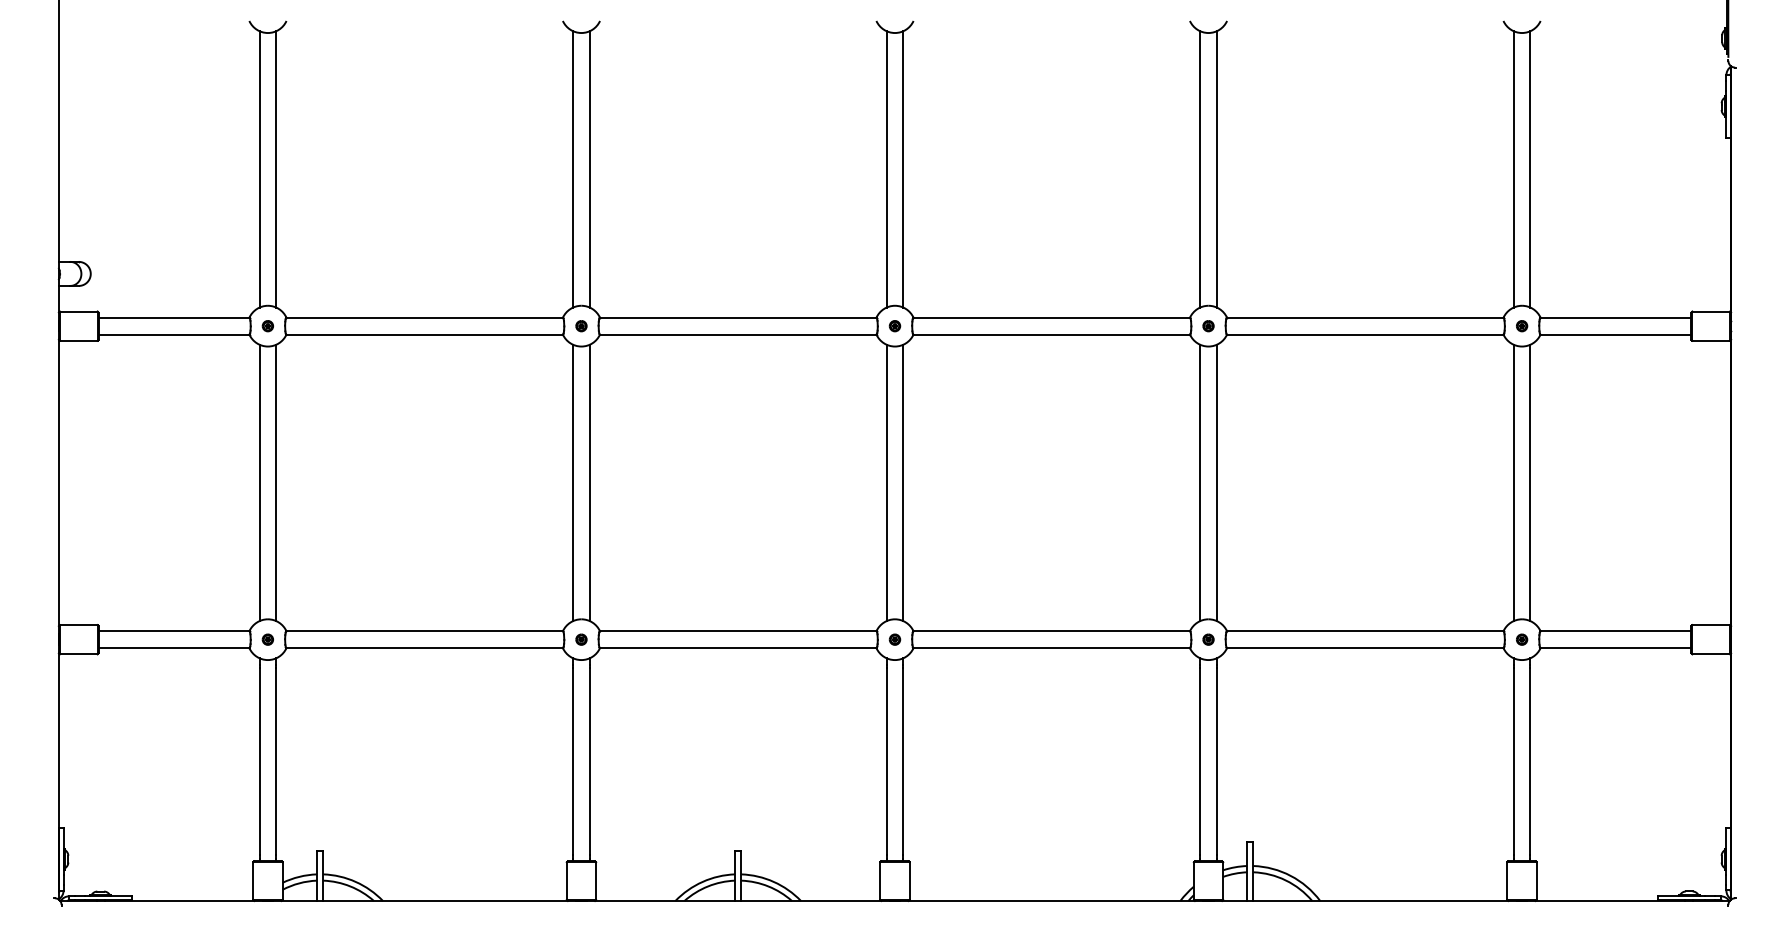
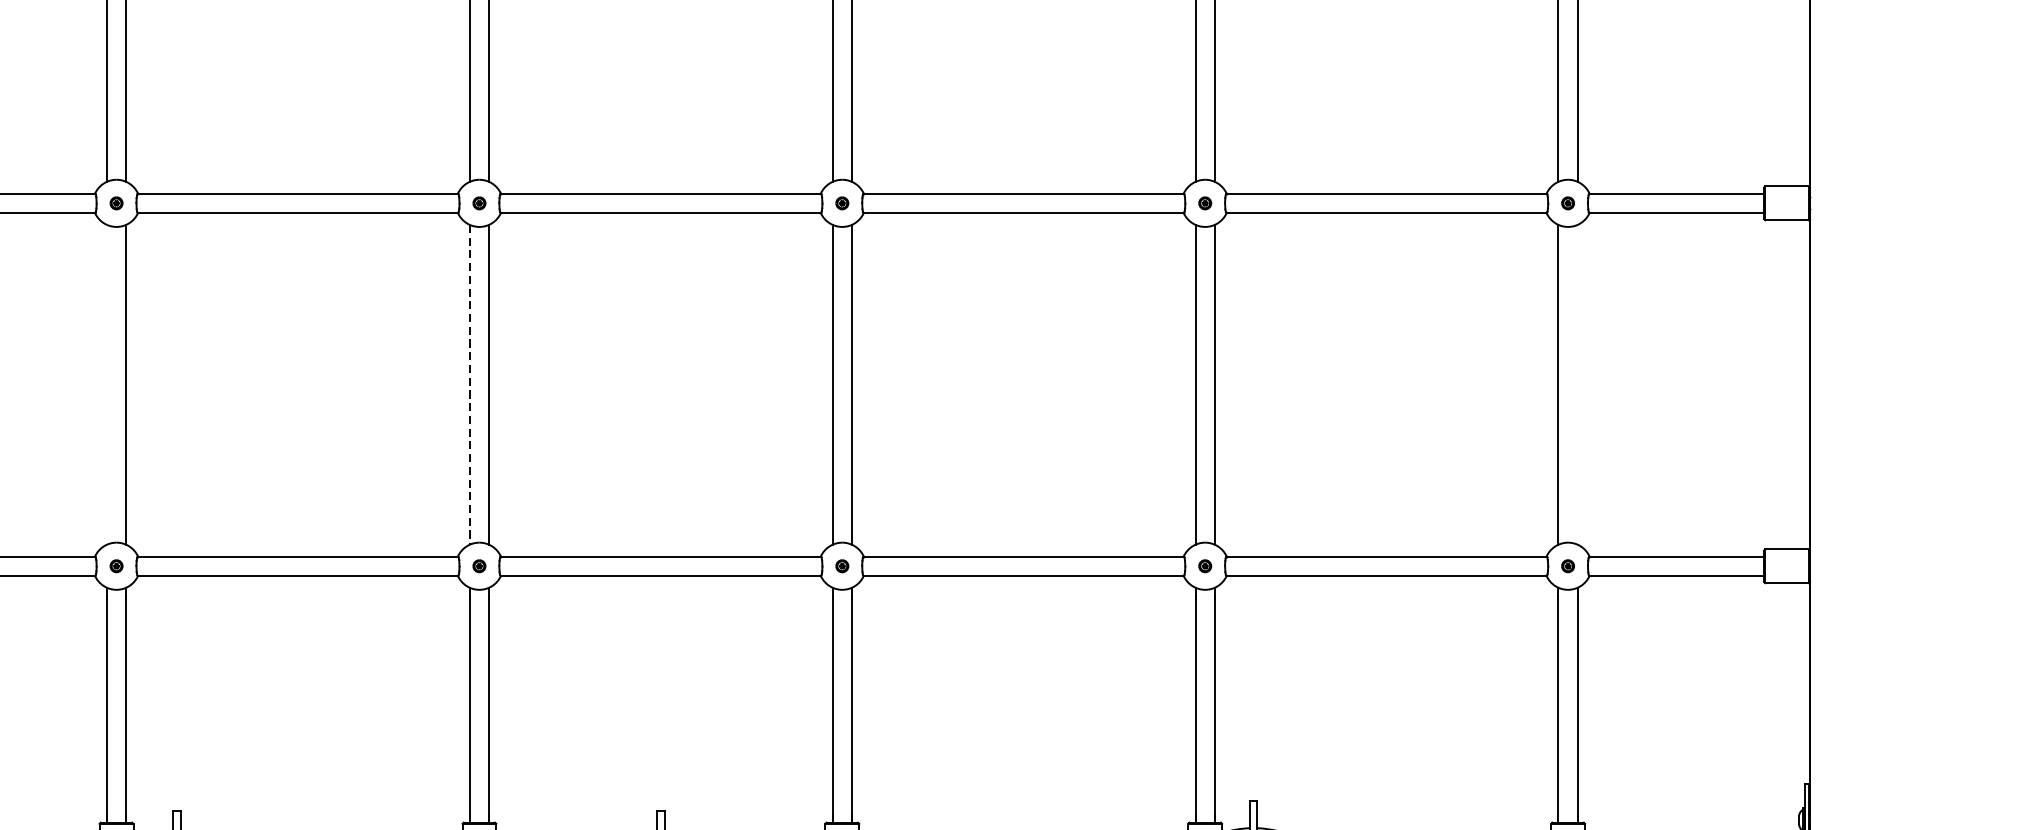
line: (259, 482) -> (106, 384), removed
line: (1530, 482) -> (1577, 384), removed
line: (573, 483) -> (470, 385), solid -> dashed

